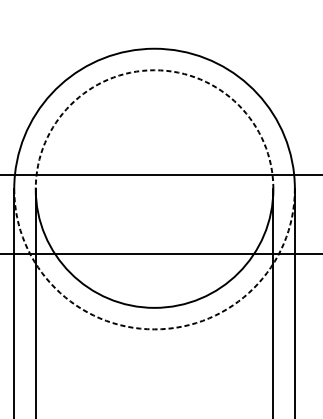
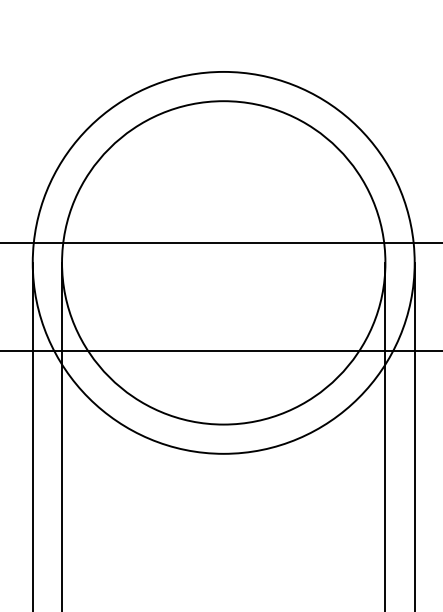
arc: (154, 70) -> (223, 101), dashed -> solid
arc: (154, 329) -> (223, 453), dashed -> solid

